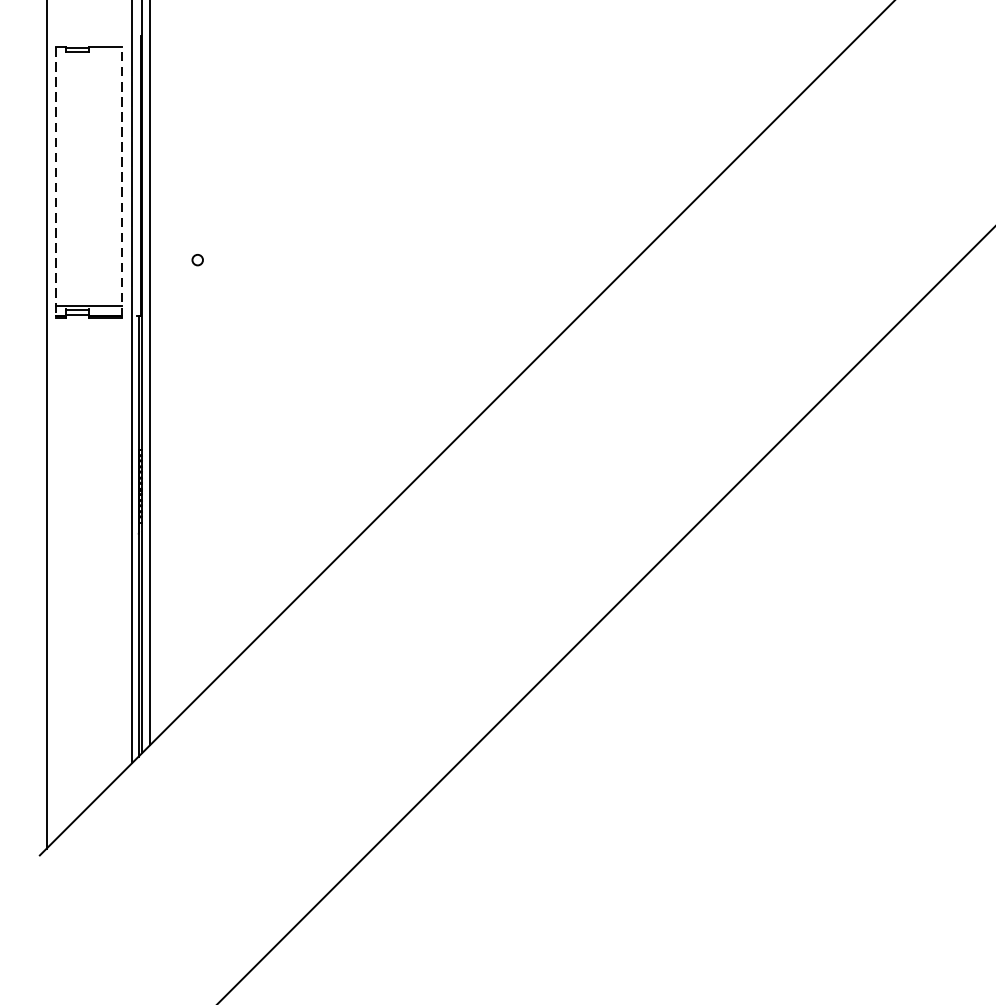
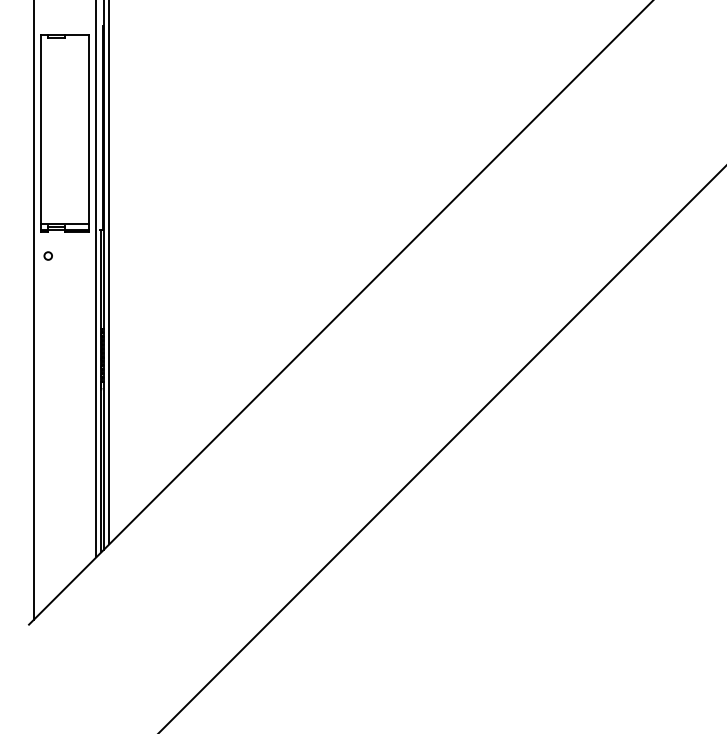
line: (56, 182) -> (41, 133), dashed -> solid
line: (122, 182) -> (89, 133), dashed -> solid
circle: (196, 259) -> (47, 255), moved

